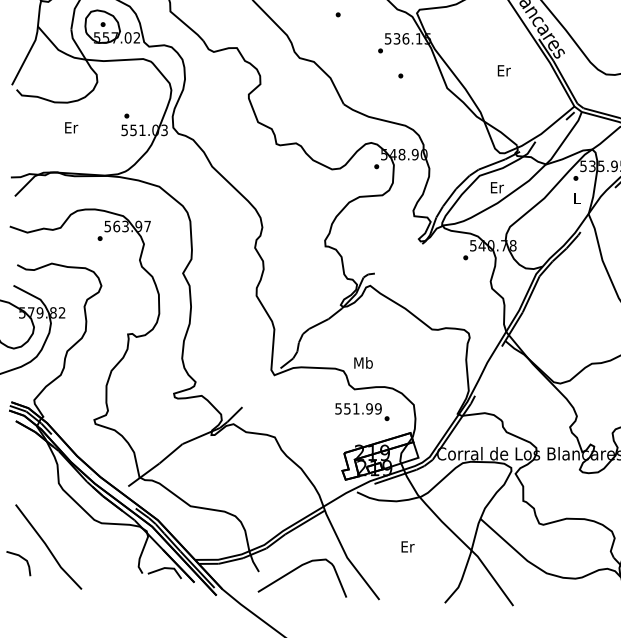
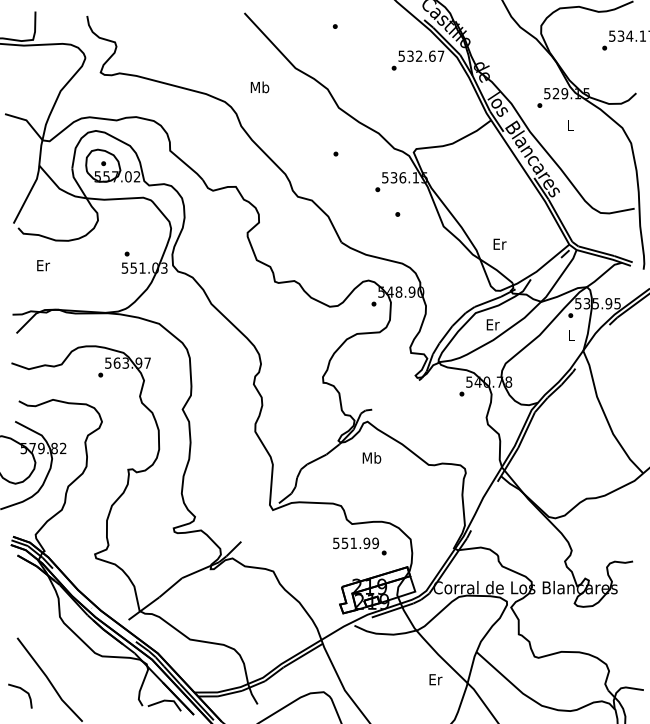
text: (503, 69) -> (499, 243), moved
text: (71, 127) -> (43, 265), moved
text: (363, 362) -> (371, 457), moved
text: (407, 546) -> (435, 679), moved

